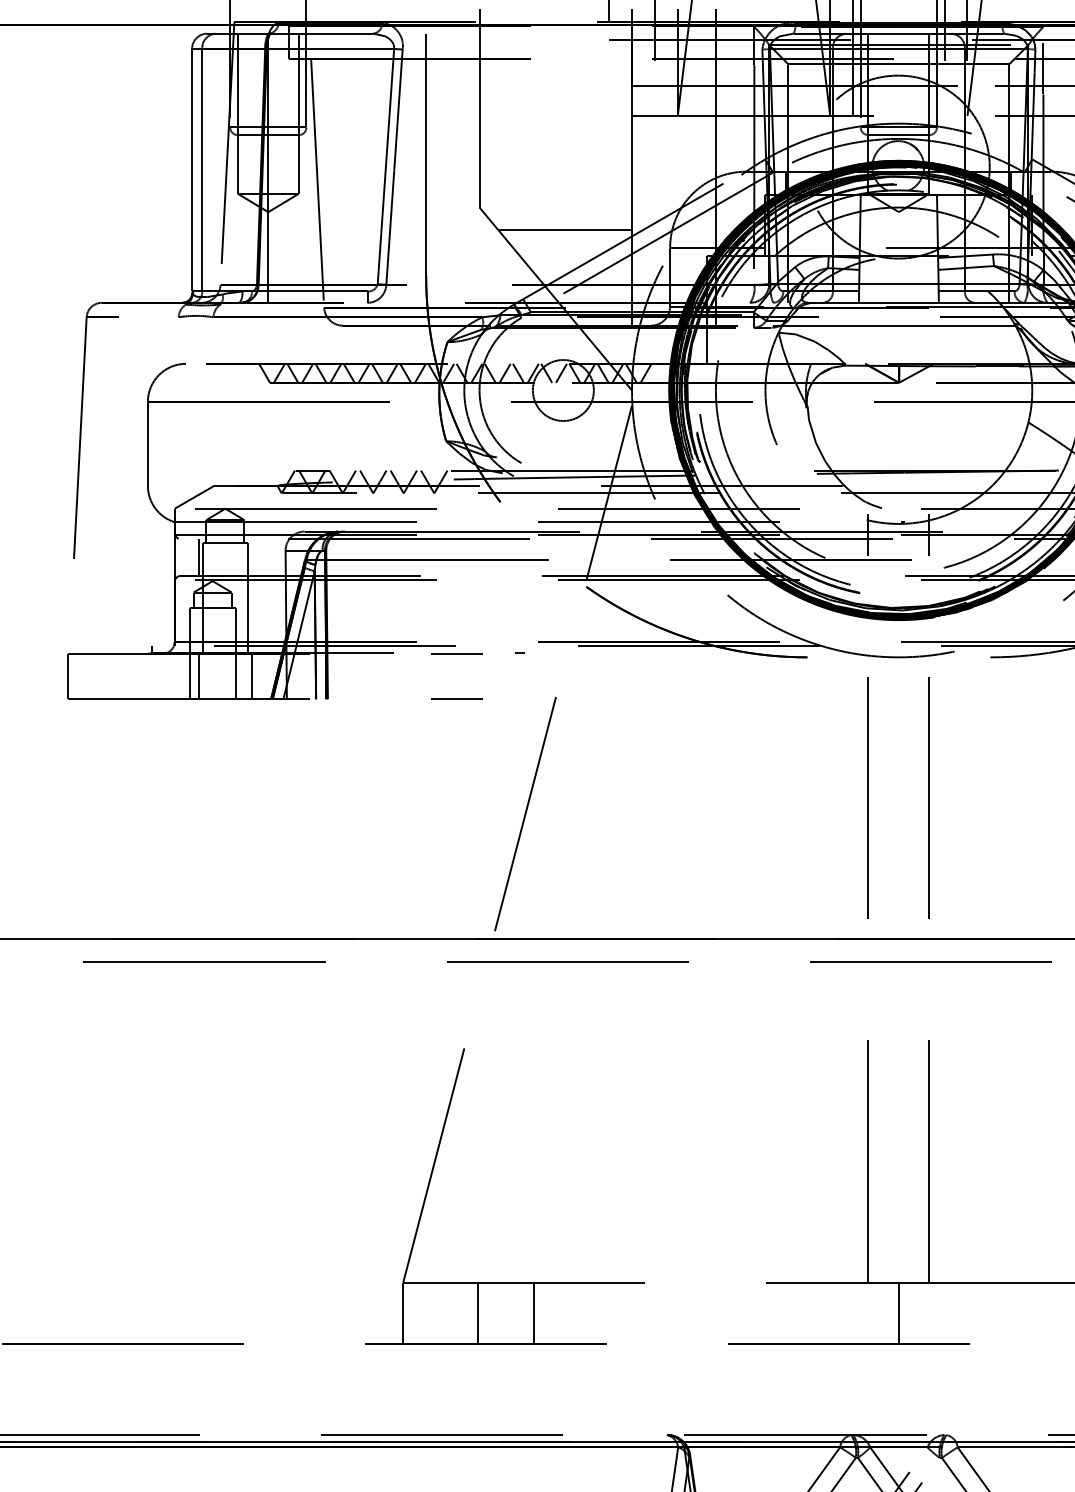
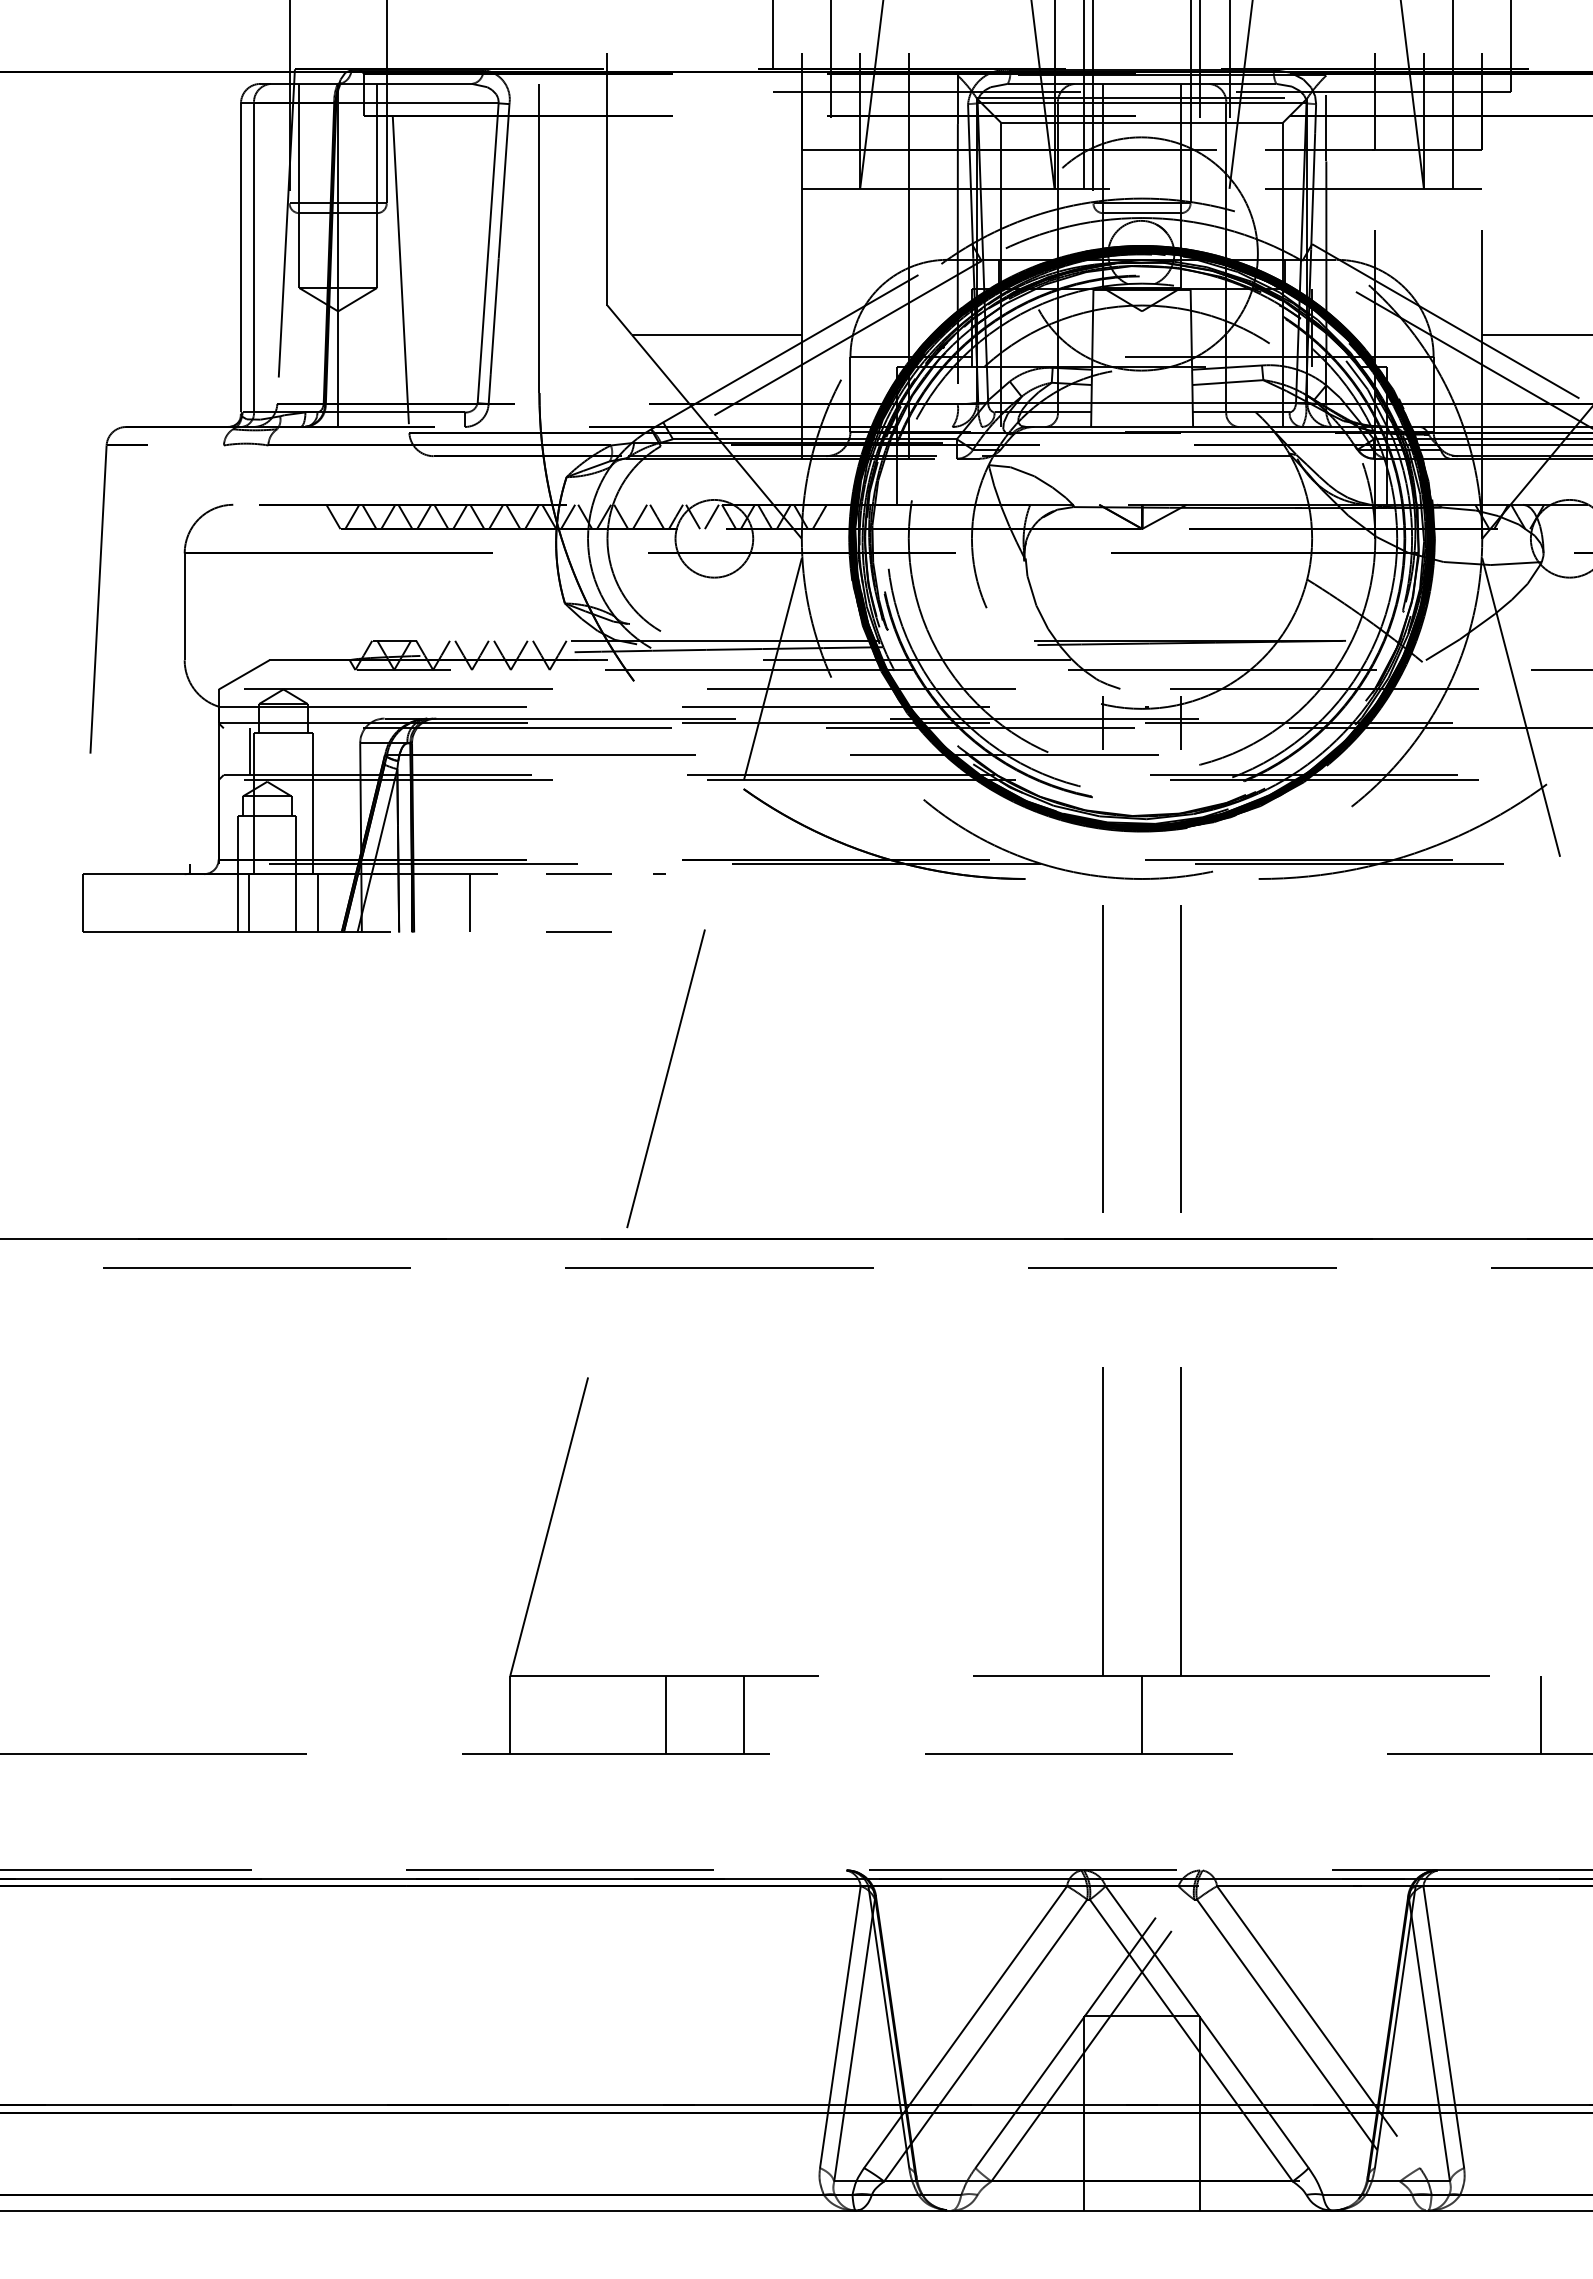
line: (372, 676) -> (470, 903), added
line: (477, 1312) -> (665, 1714), moved
line: (533, 1312) -> (743, 1714), moved

